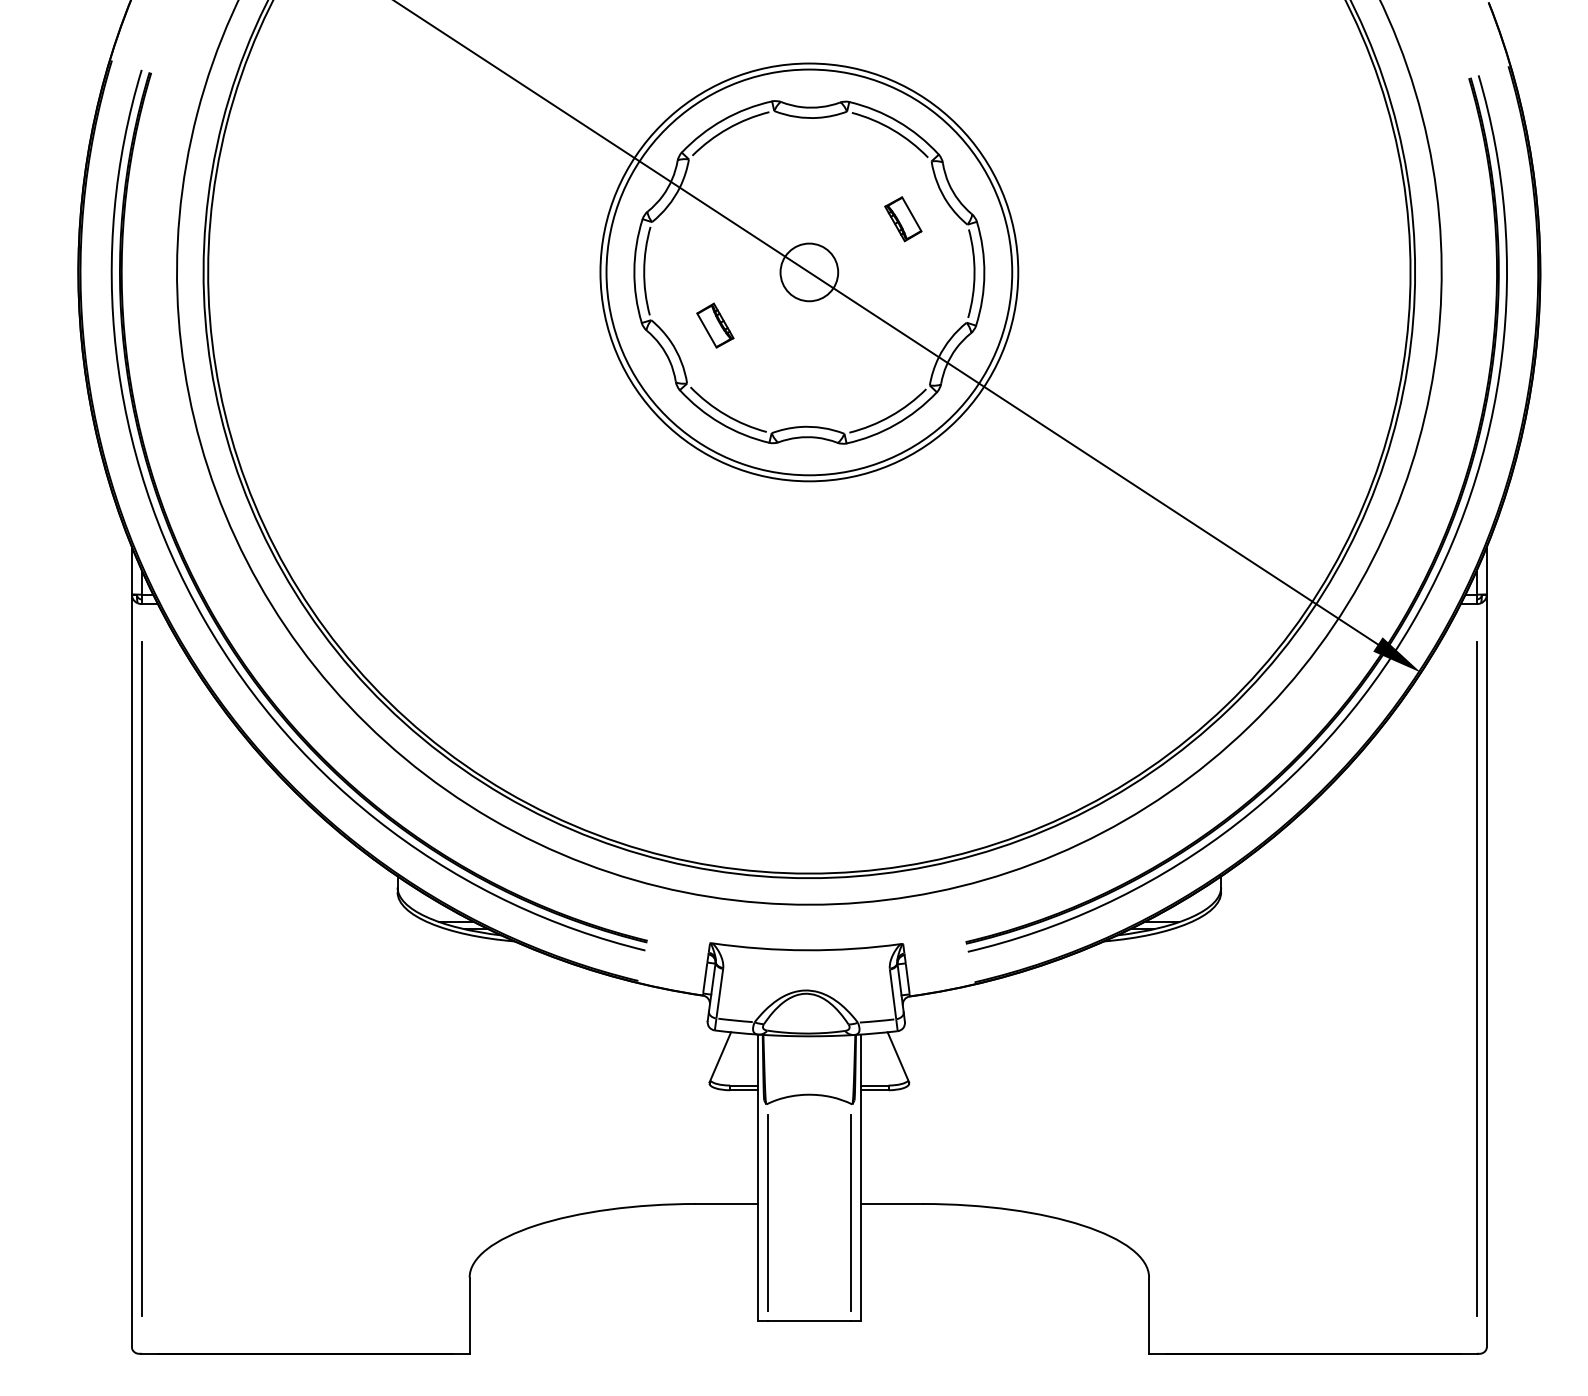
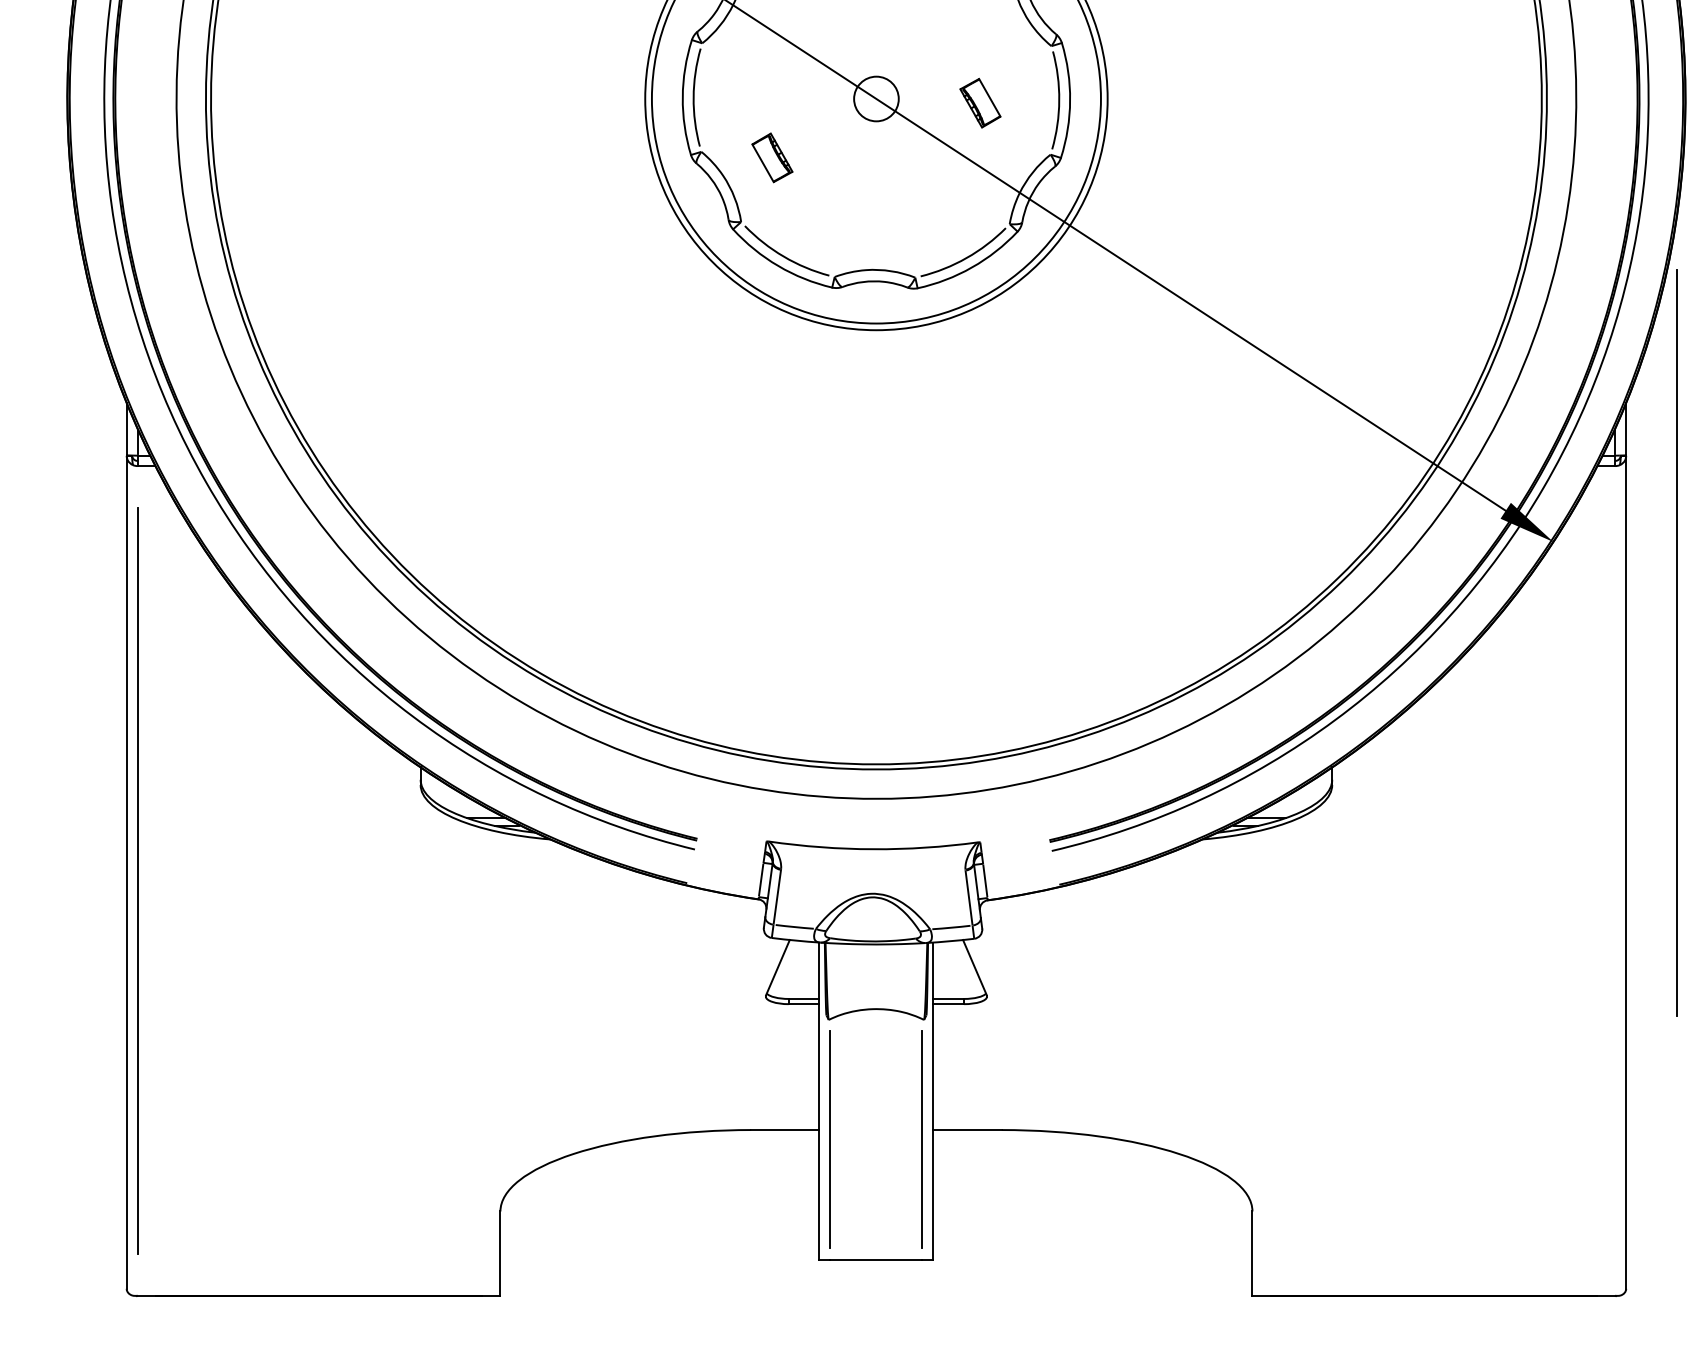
part: (903, 219) -> (980, 103), moved
circle: (809, 272) -> (876, 99), size x0.7
line: (1476, 978) -> (1676, 642), moved

